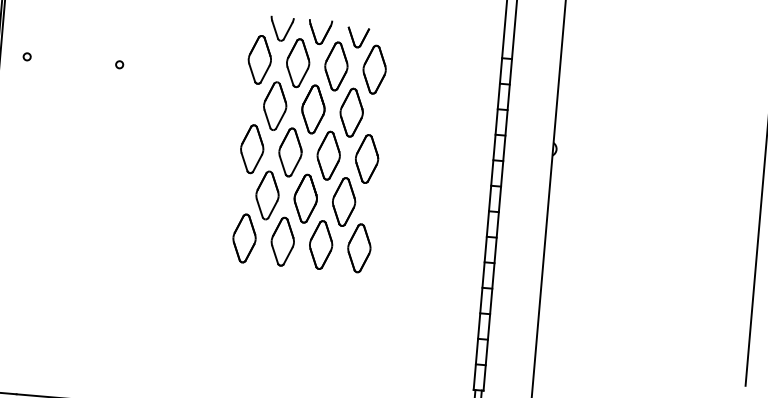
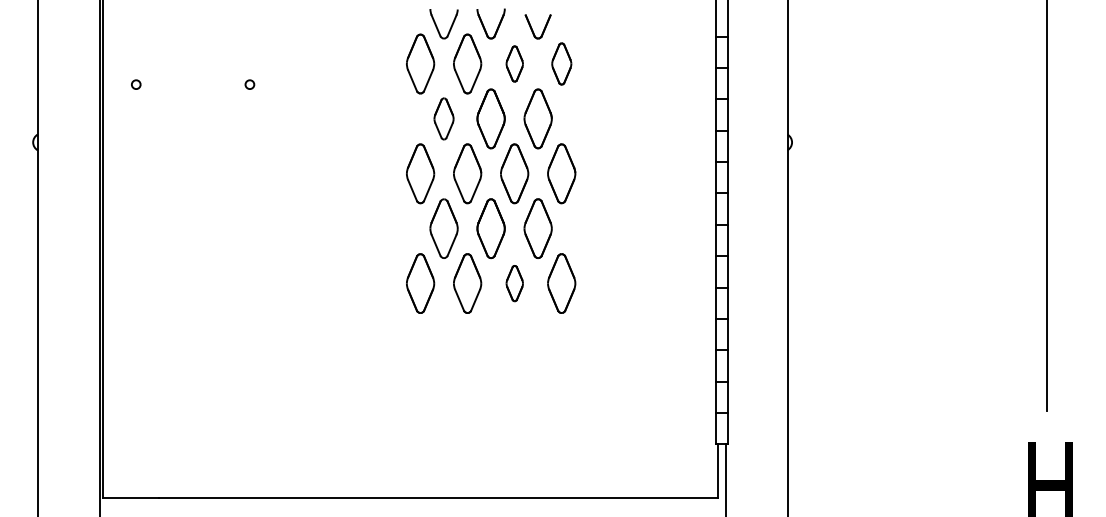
part: (336, 66) -> (514, 63), size x0.6
part: (374, 69) -> (561, 63), size x0.7
part: (274, 105) -> (443, 118), size x0.7
part: (320, 244) -> (514, 283), size x0.6

